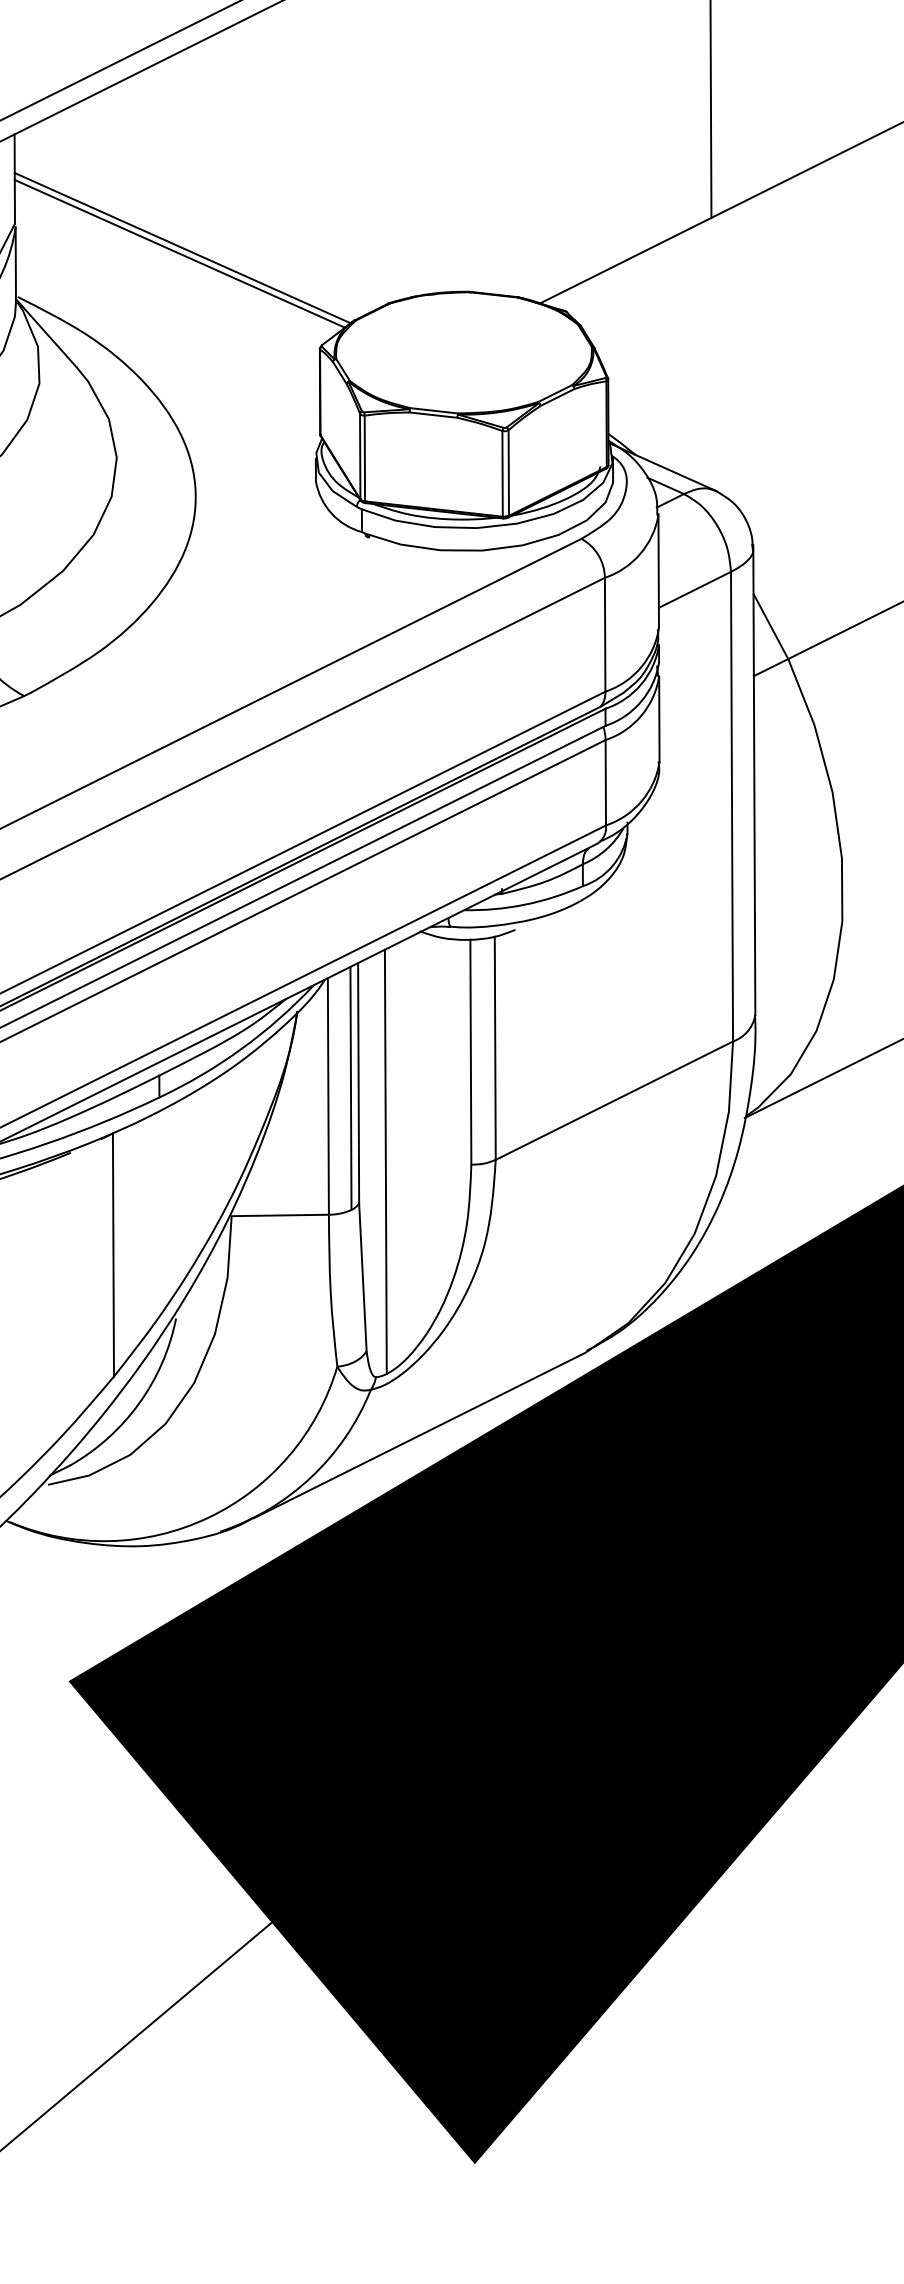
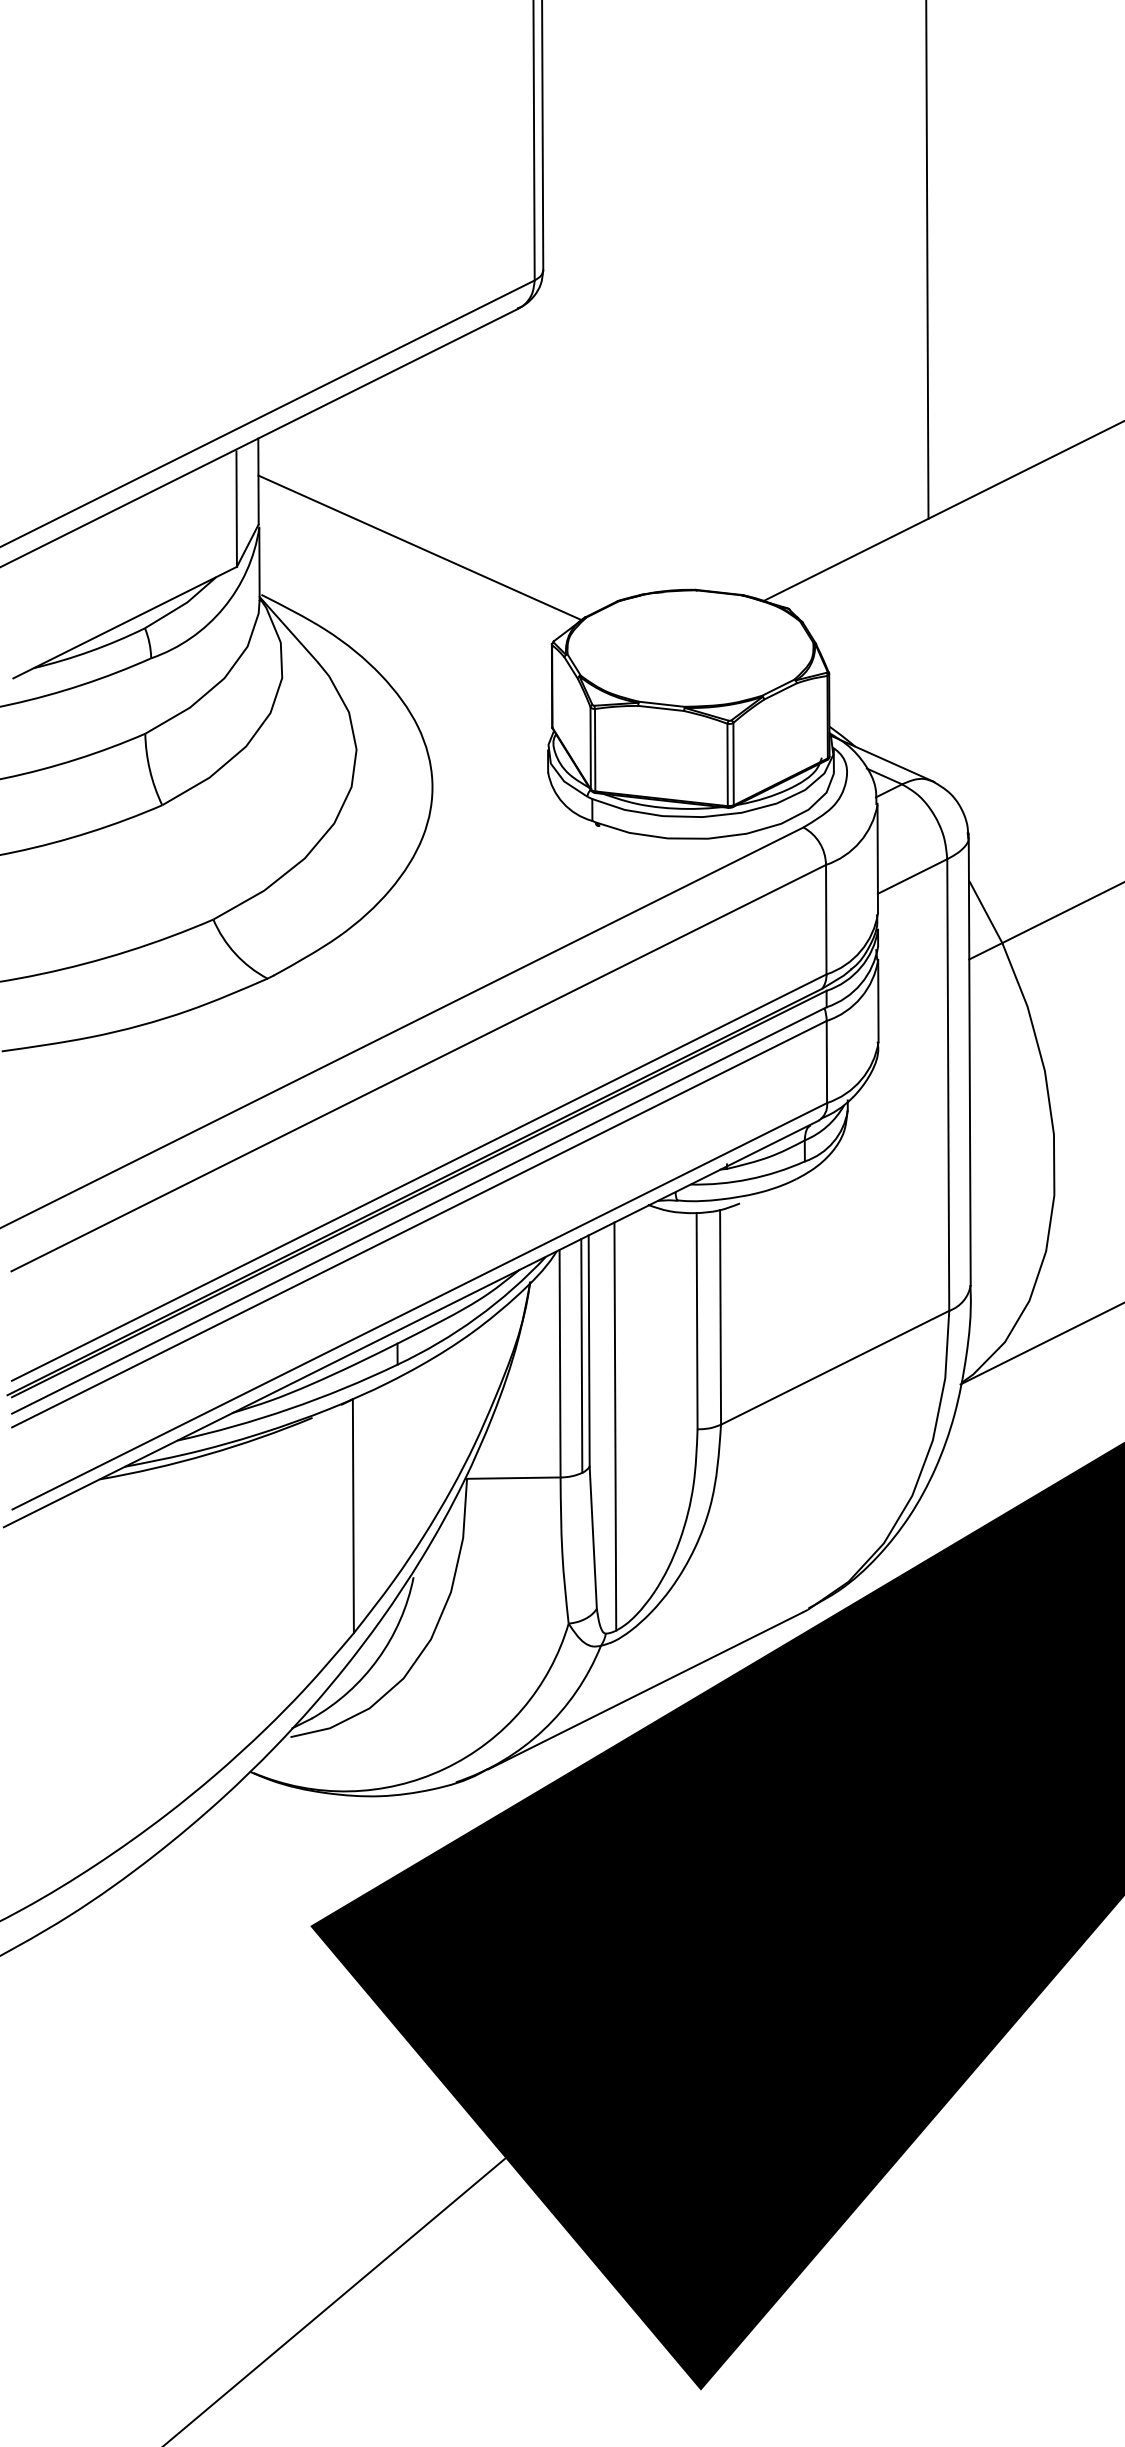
line: (180, 254) -> (417, 553), removed

